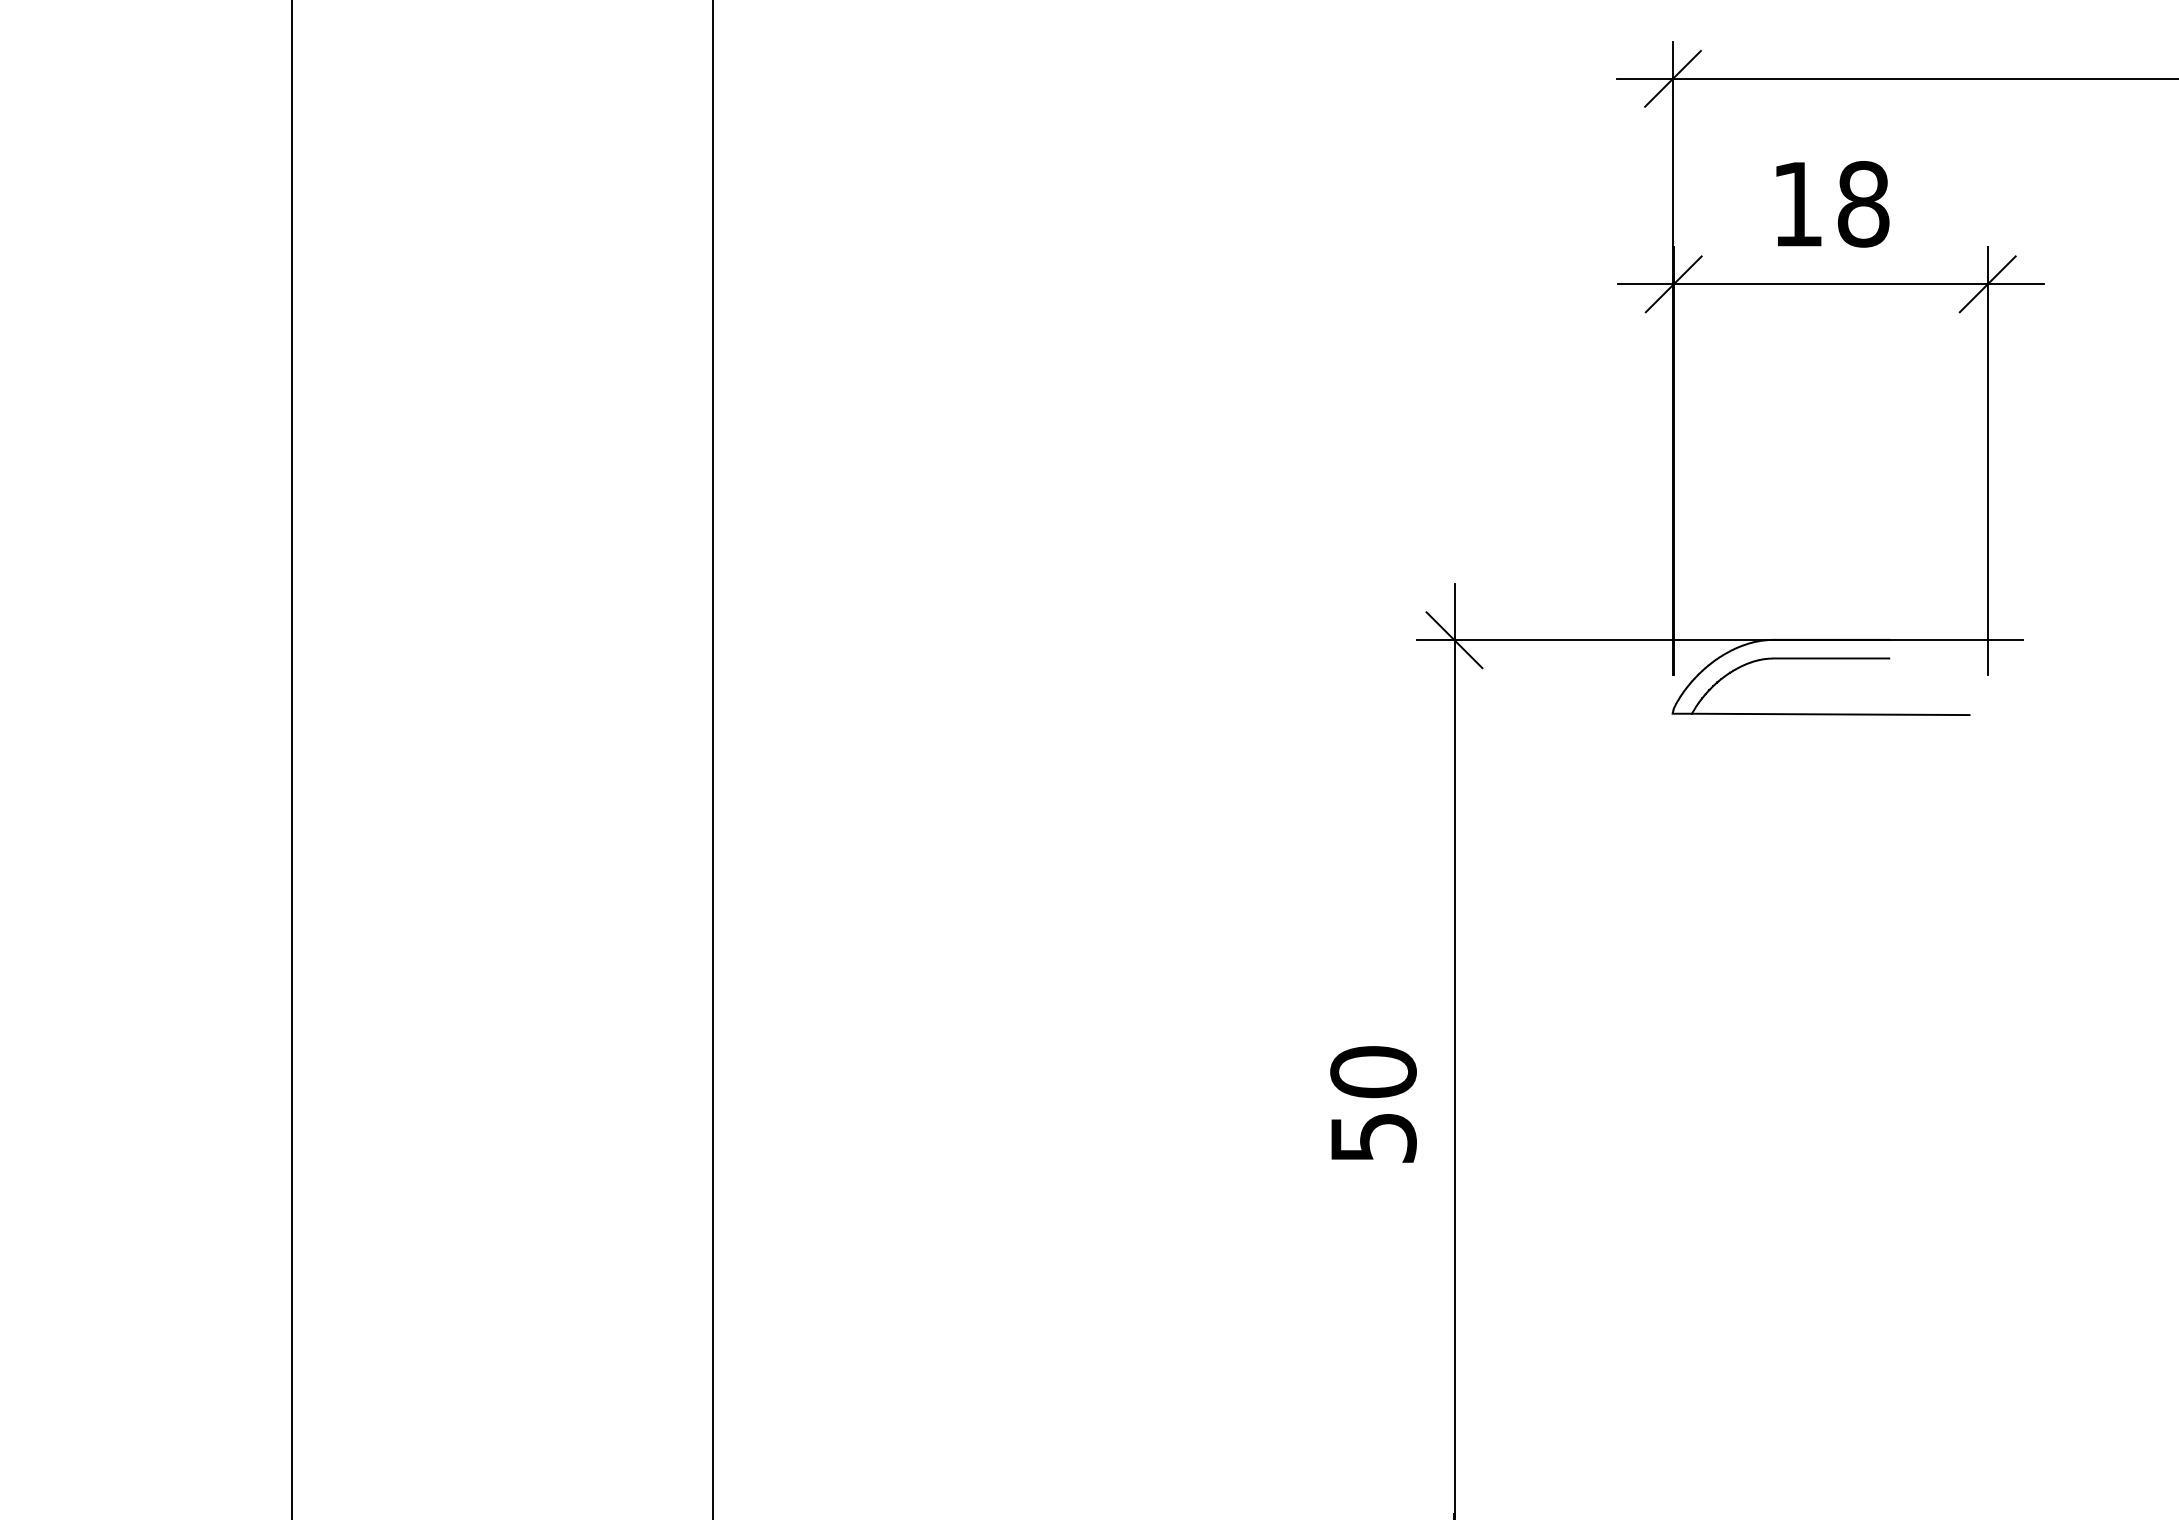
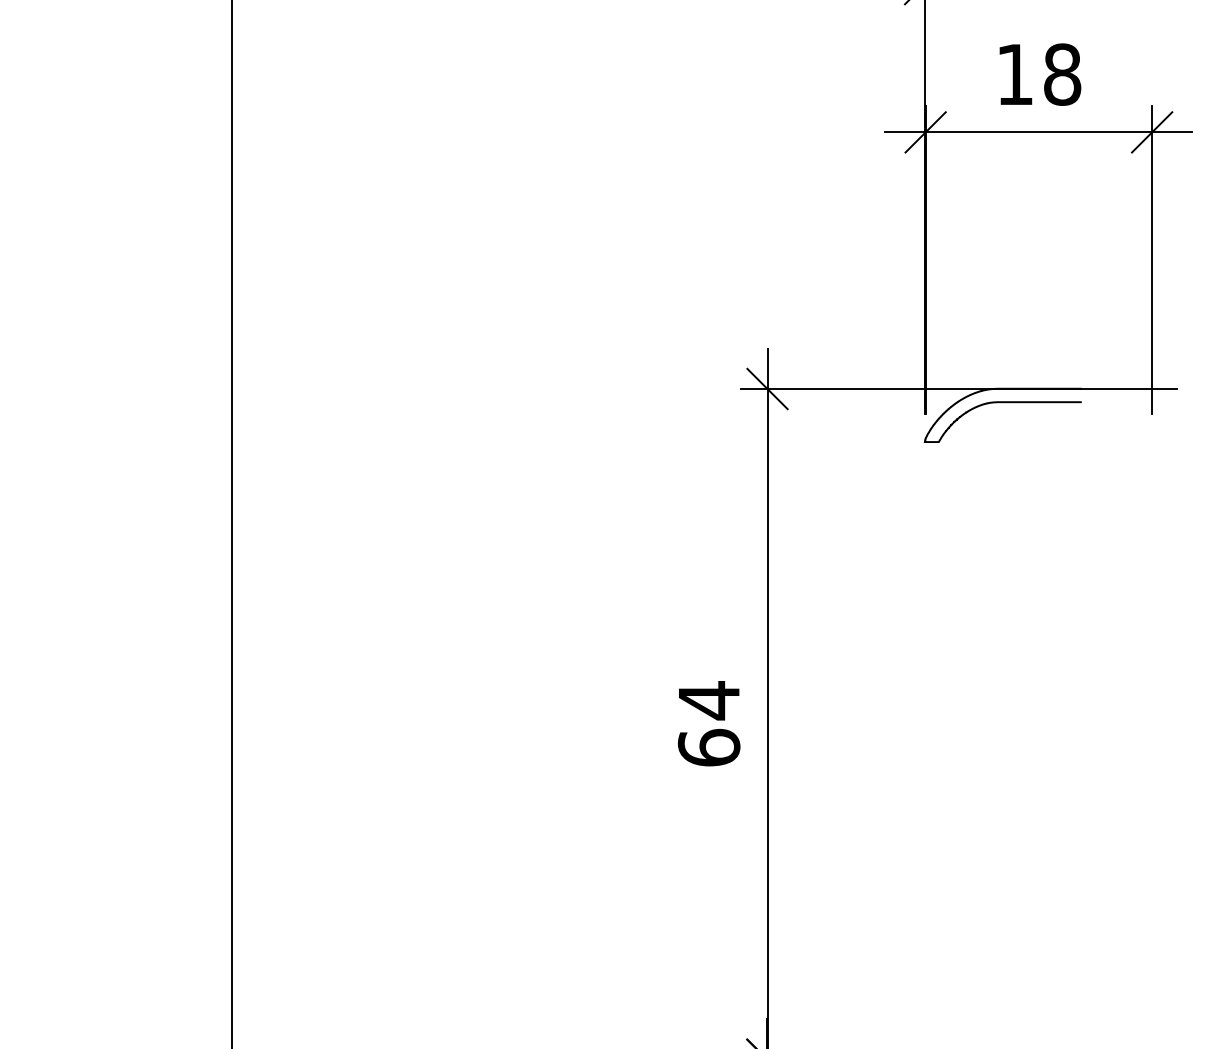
line: (1830, 714) -> (1038, 442), removed
text: (1373, 1104) -> (709, 723), 50 -> 64

